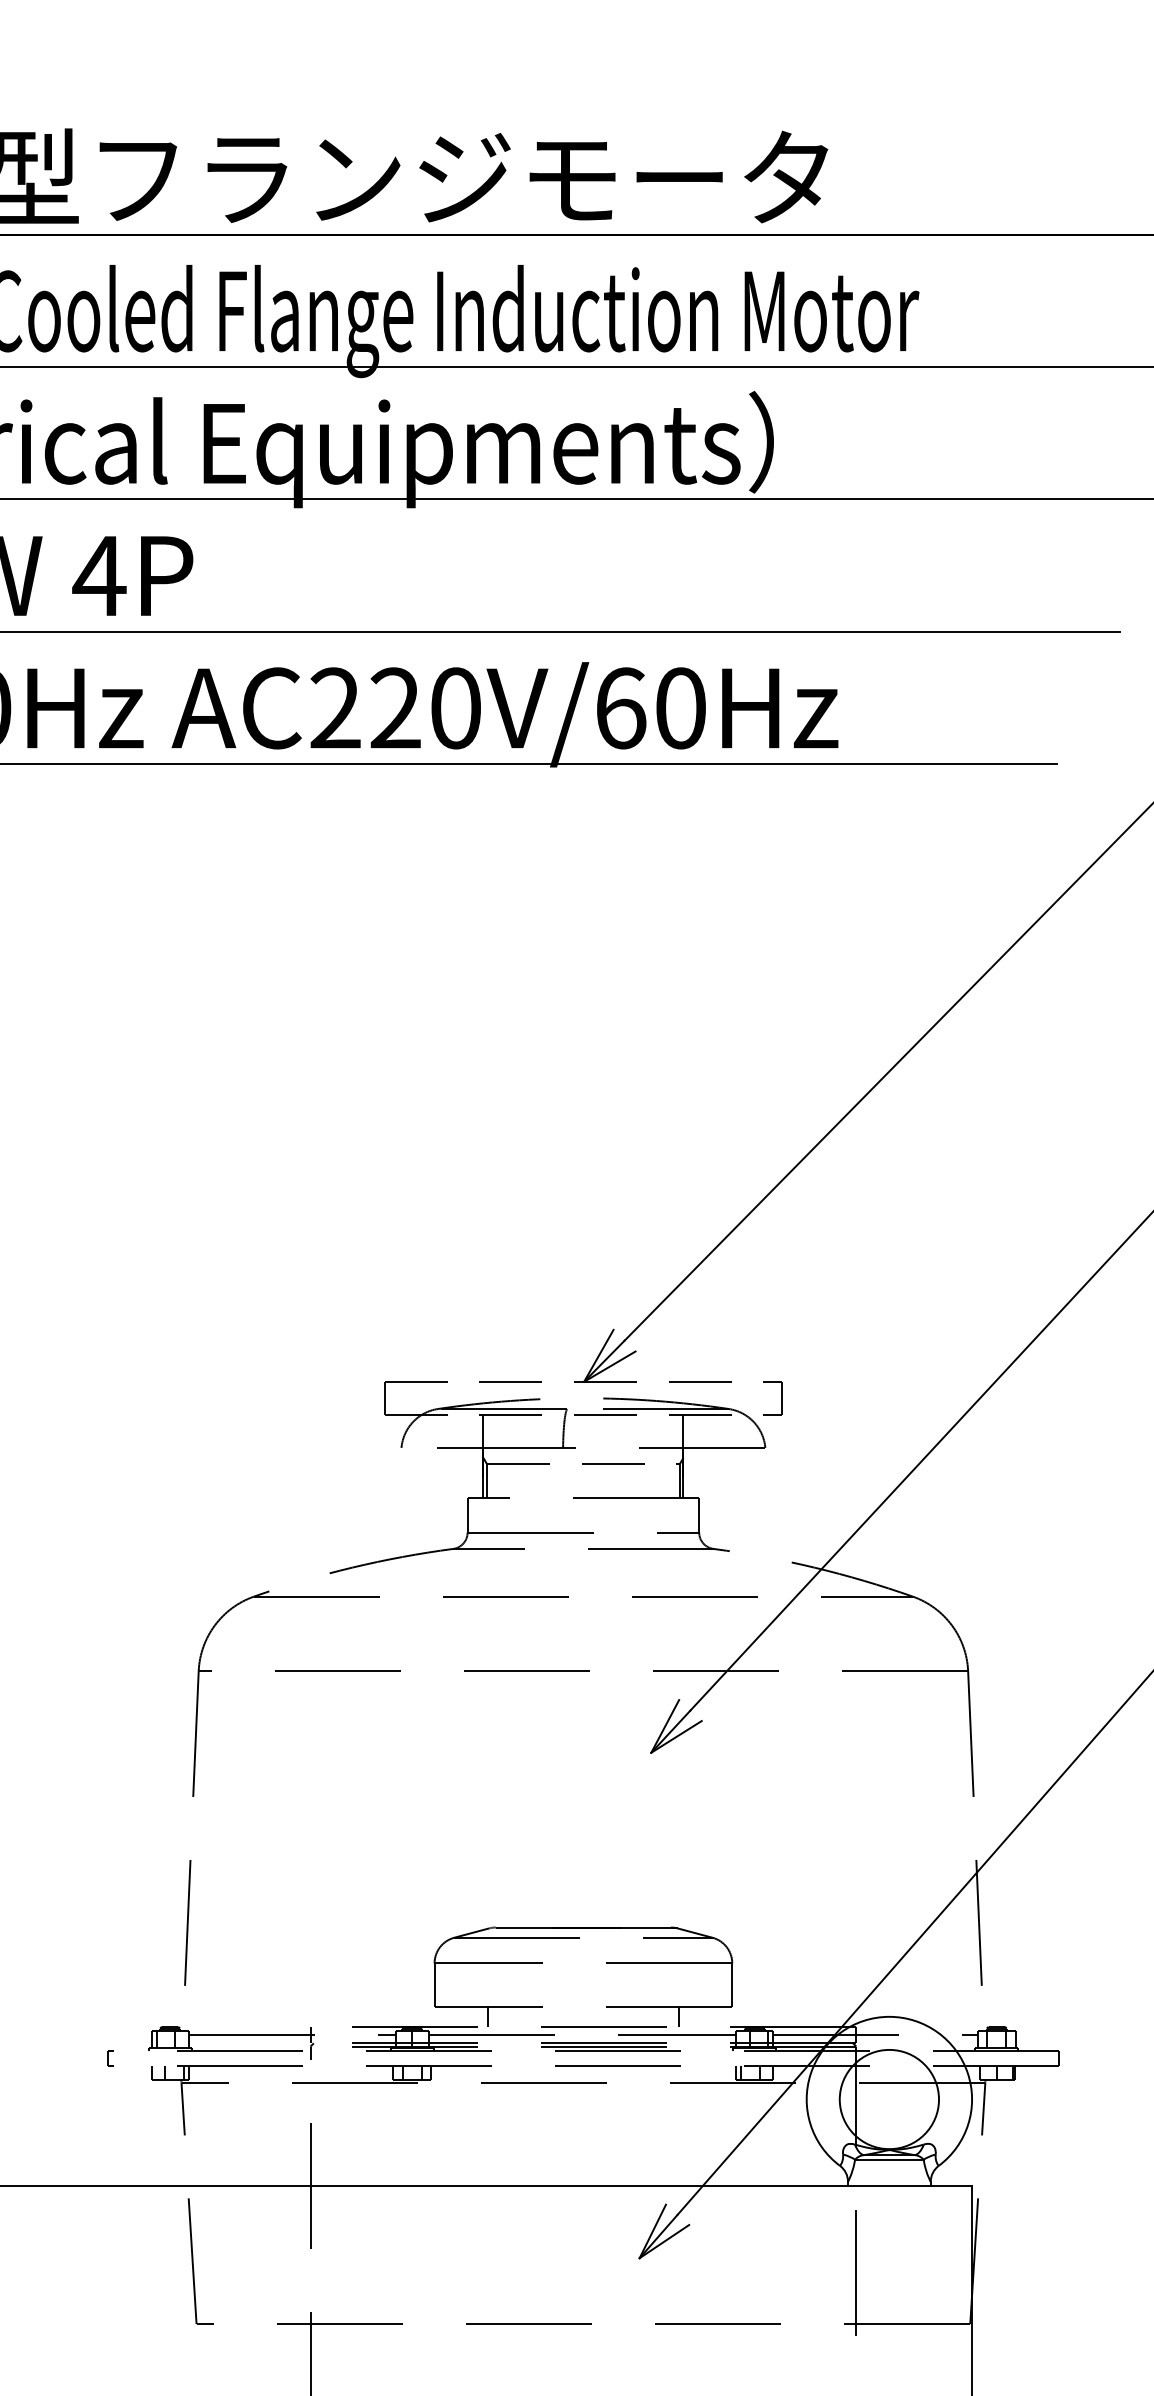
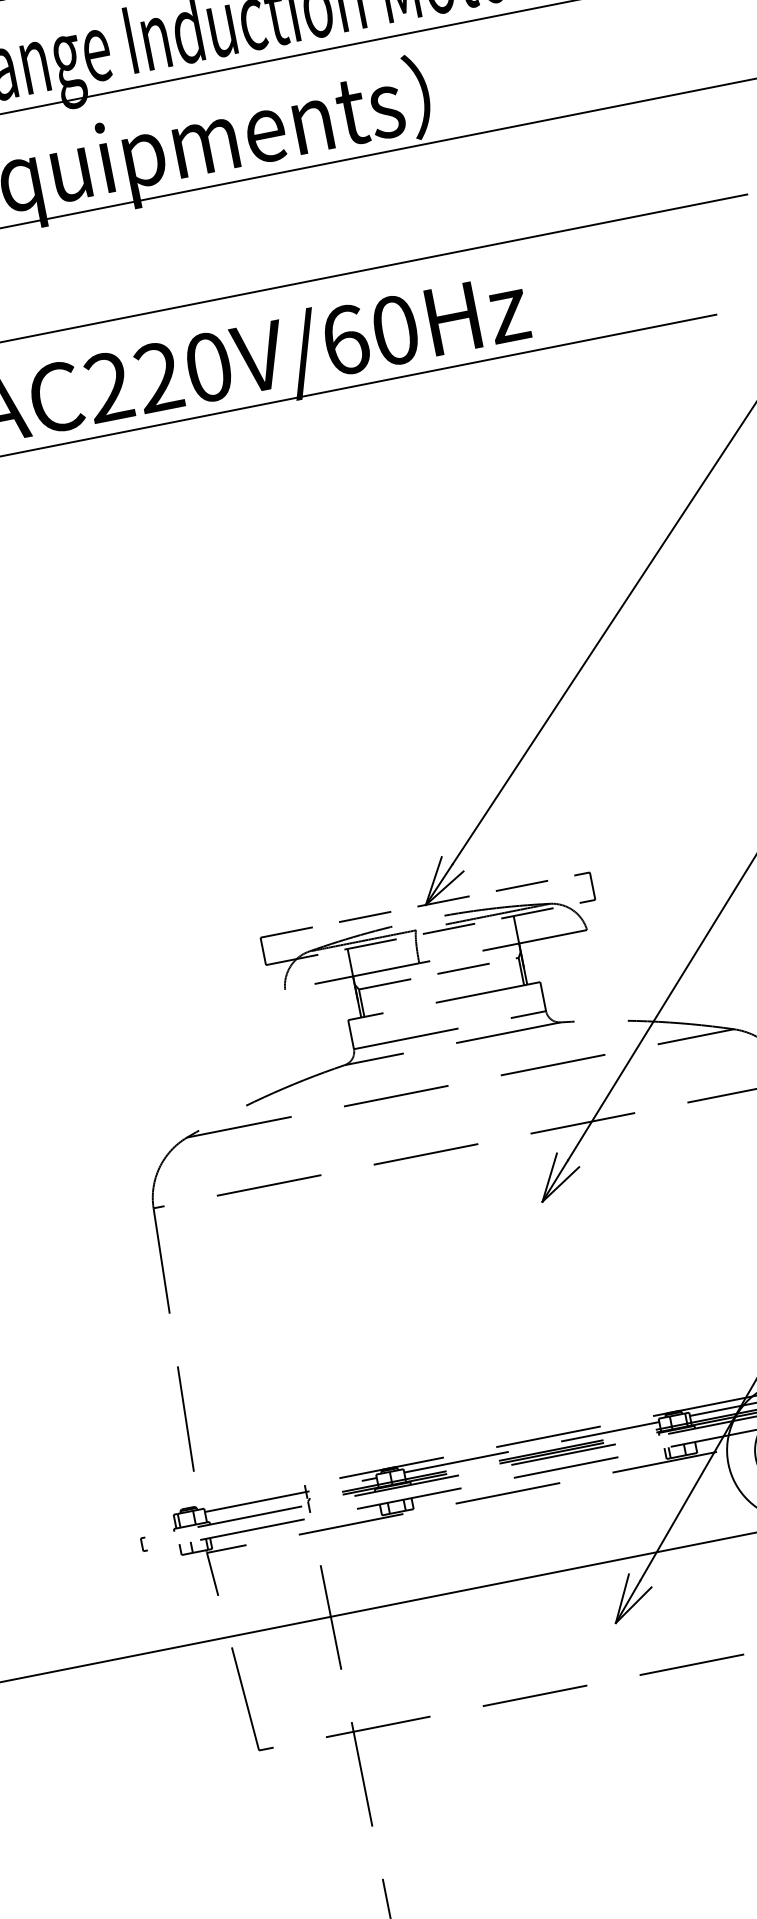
part: (606, 1963) -> (539, 1383), removed

